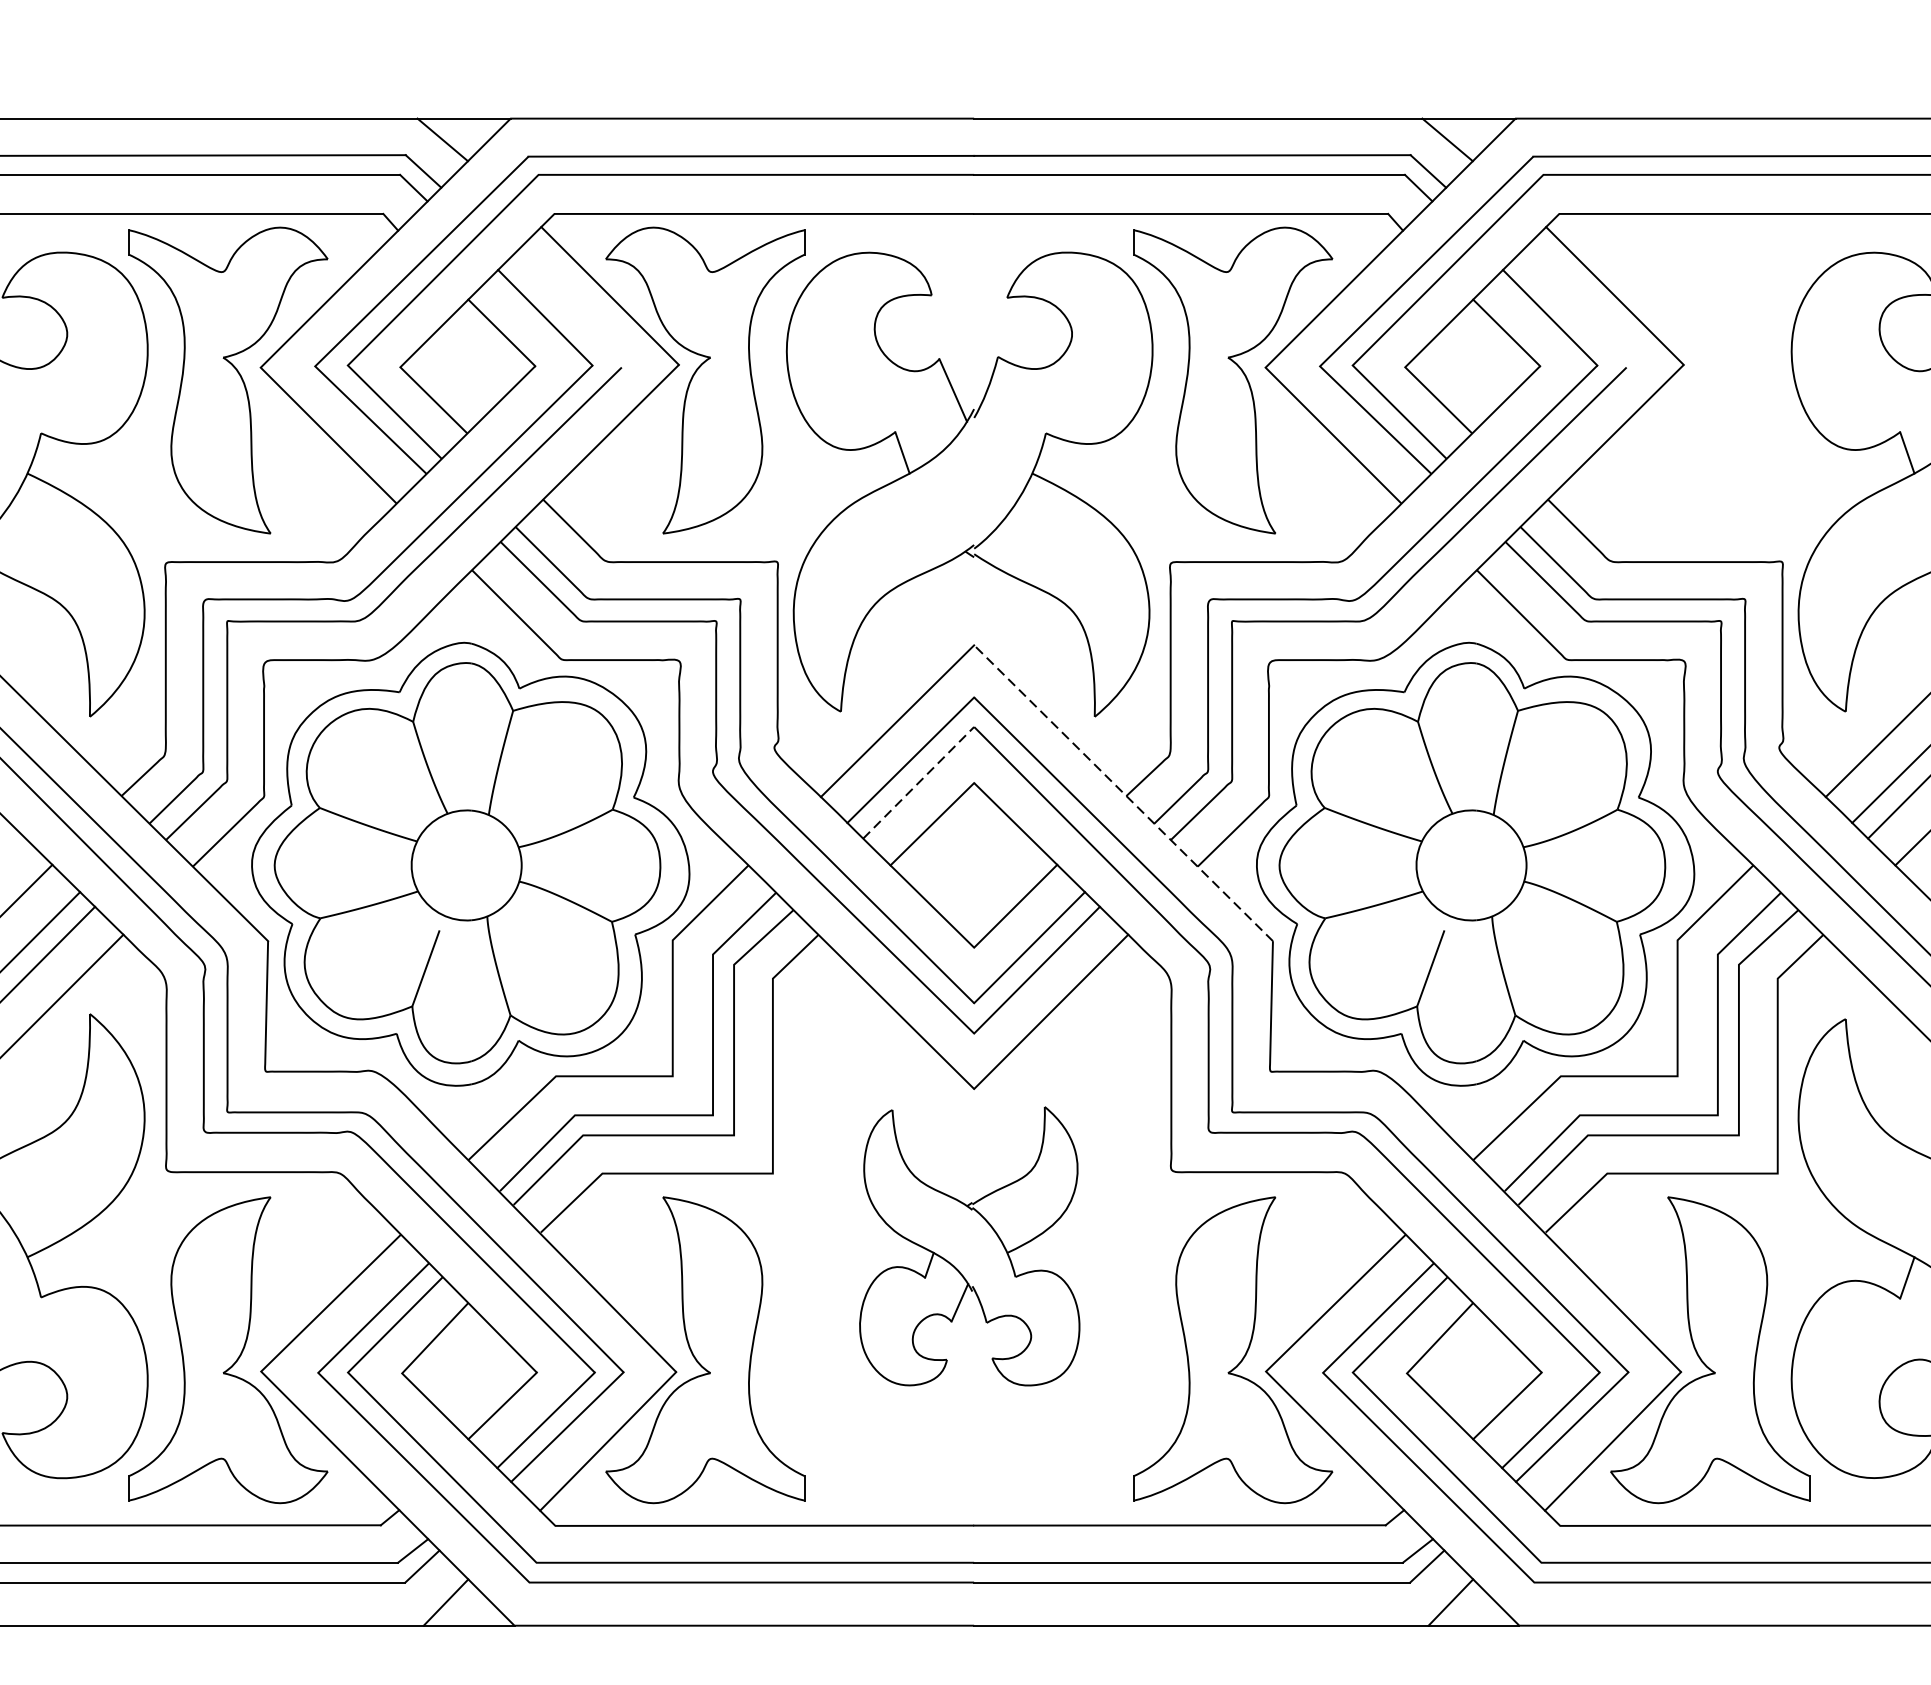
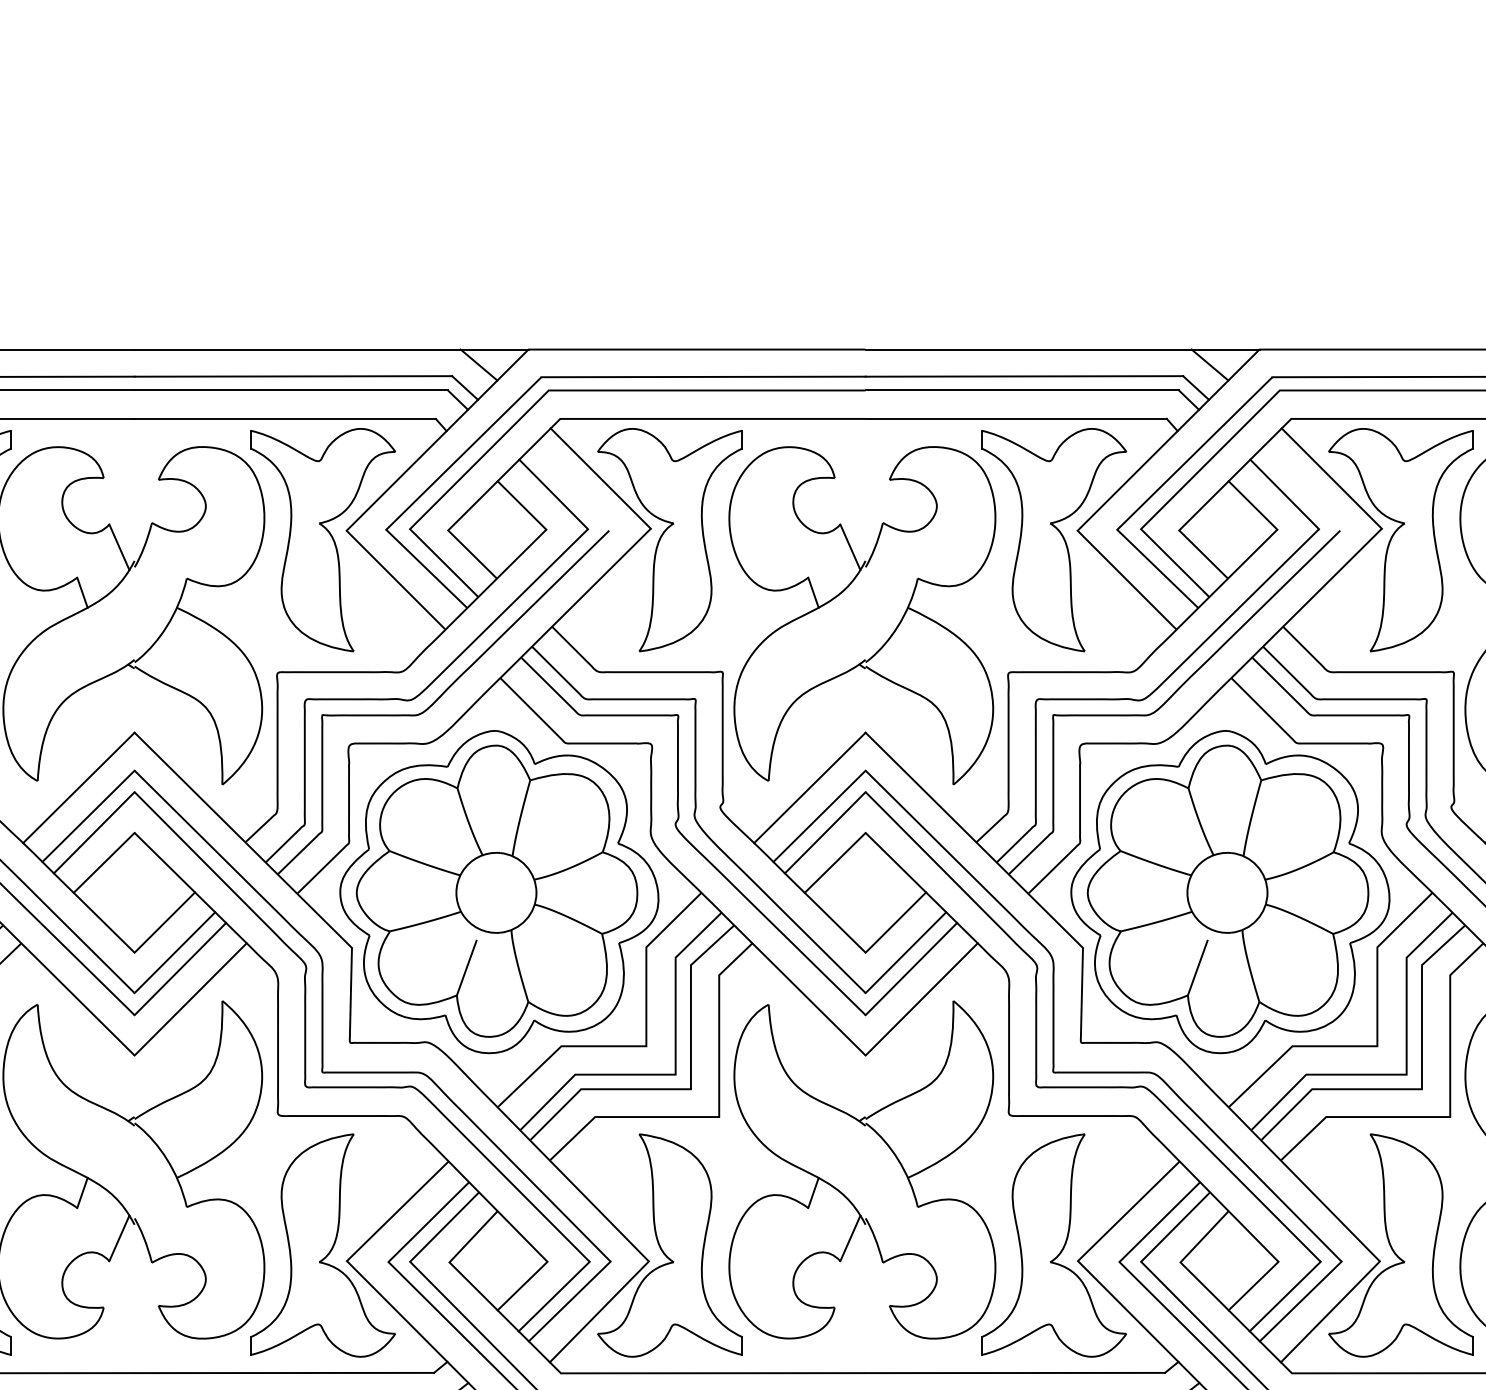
part: (1709, 381) -> (1400, 540), added
line: (918, 782) -> (825, 832), dashed -> solid
line: (1123, 793) -> (974, 840), dashed -> solid
part: (969, 1245) -> (862, 1169), size x1.67

